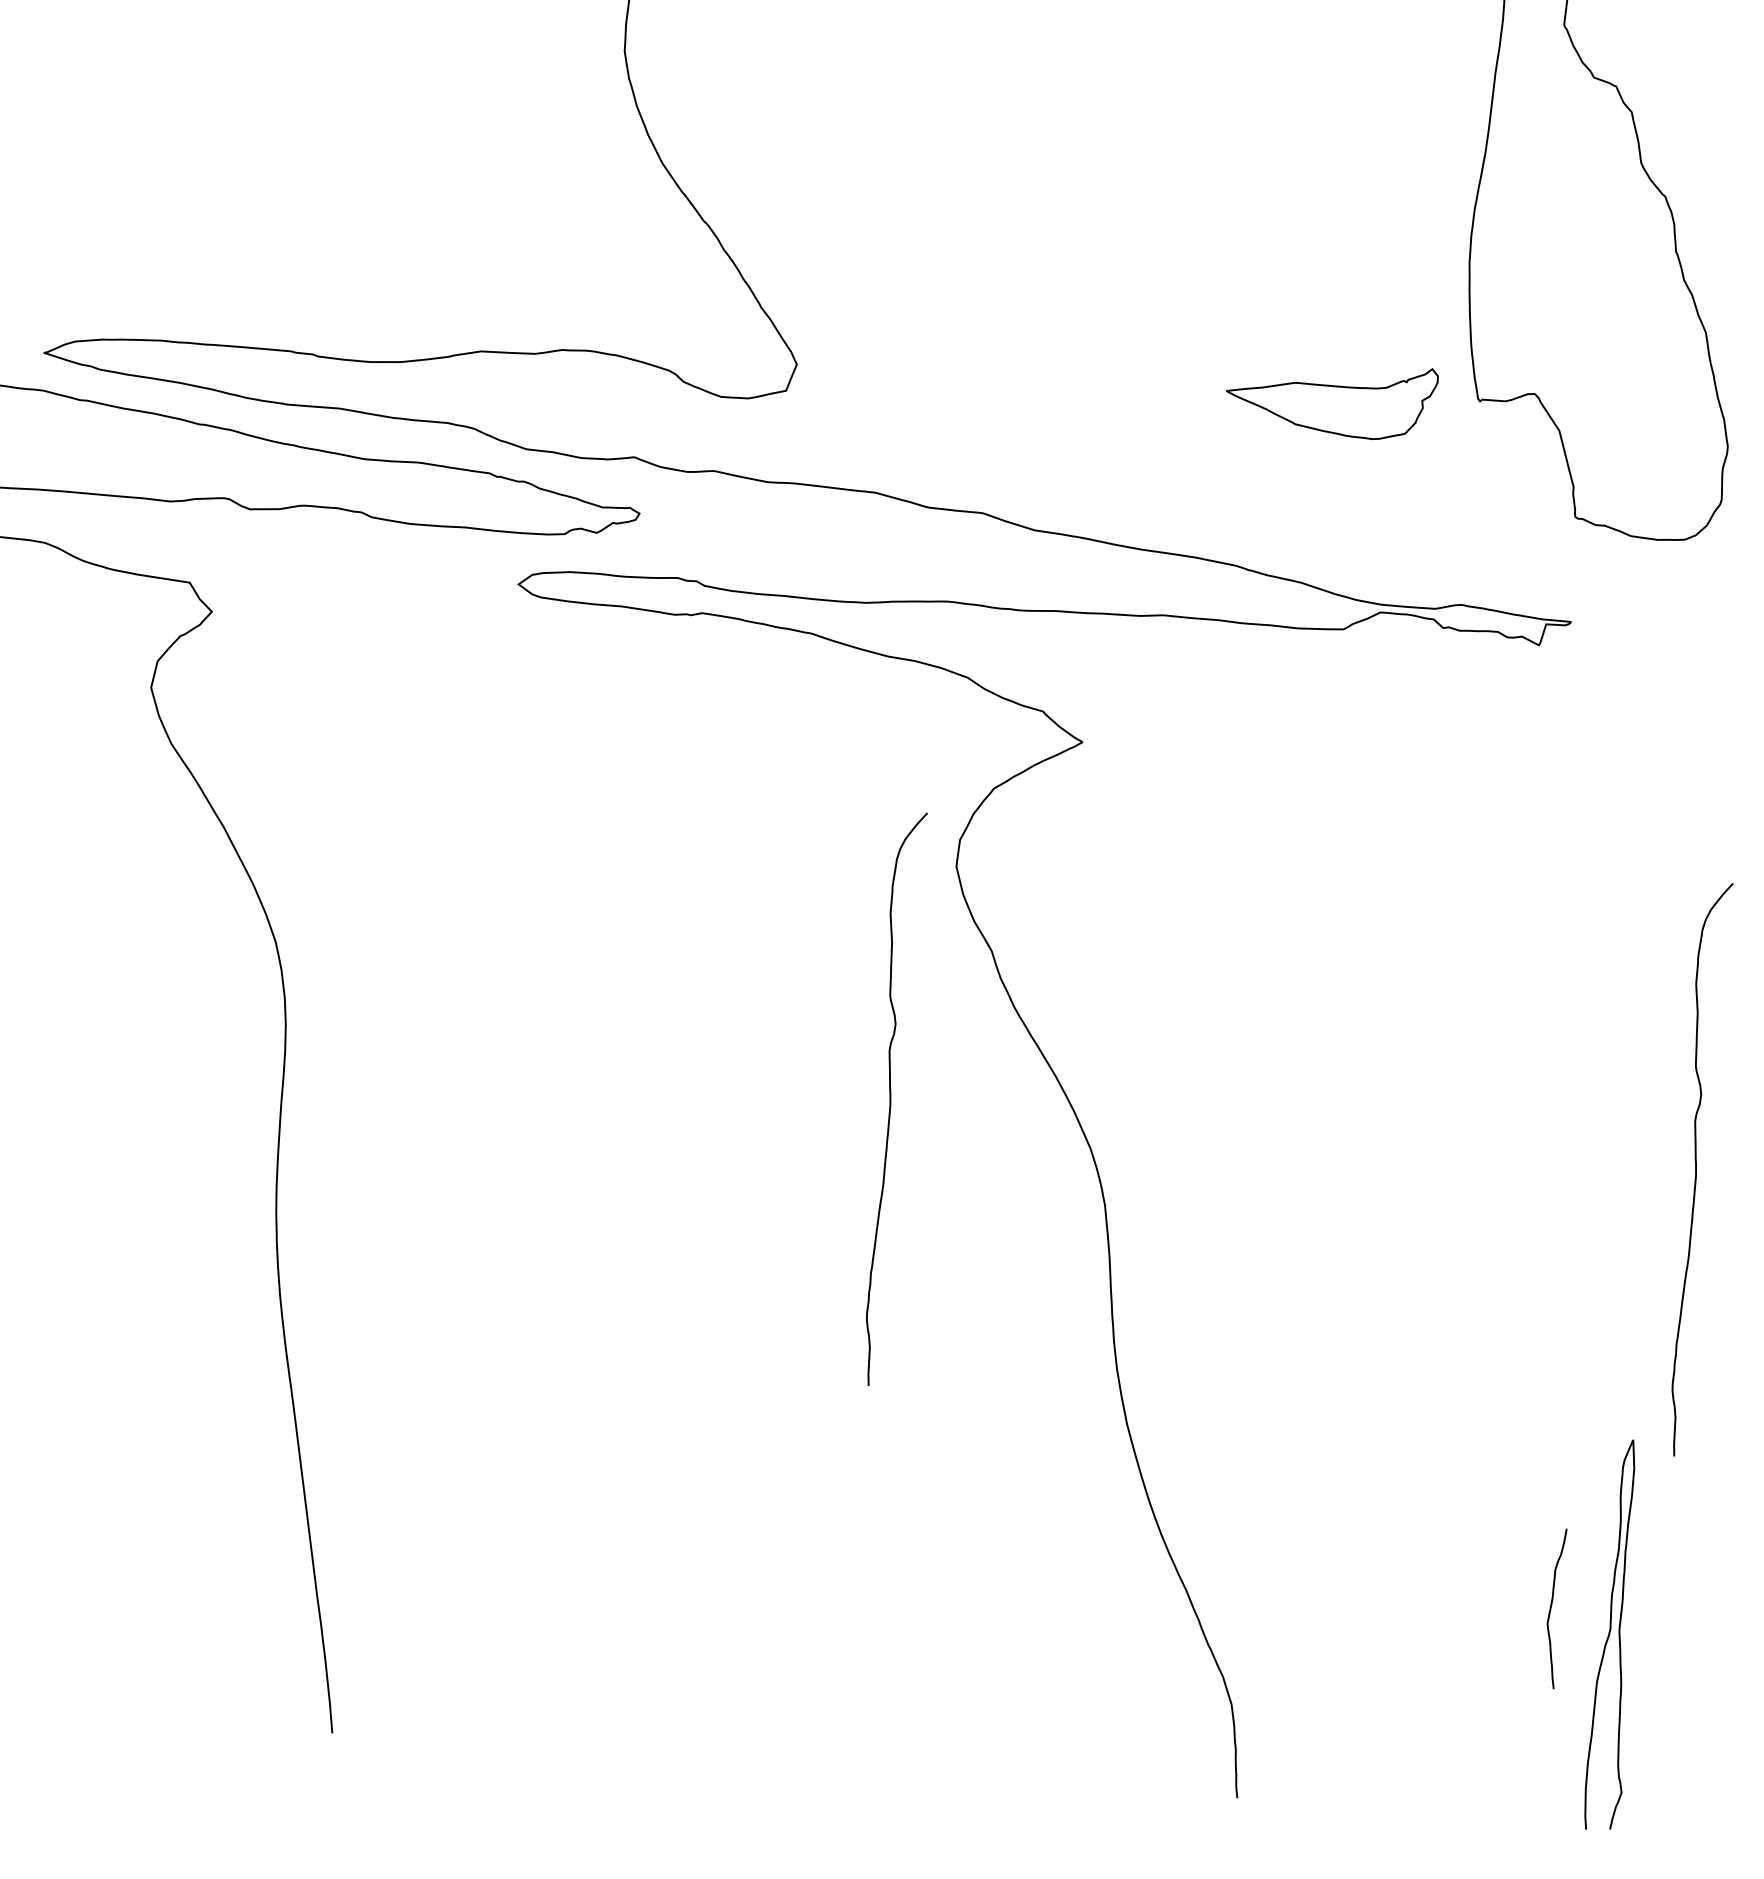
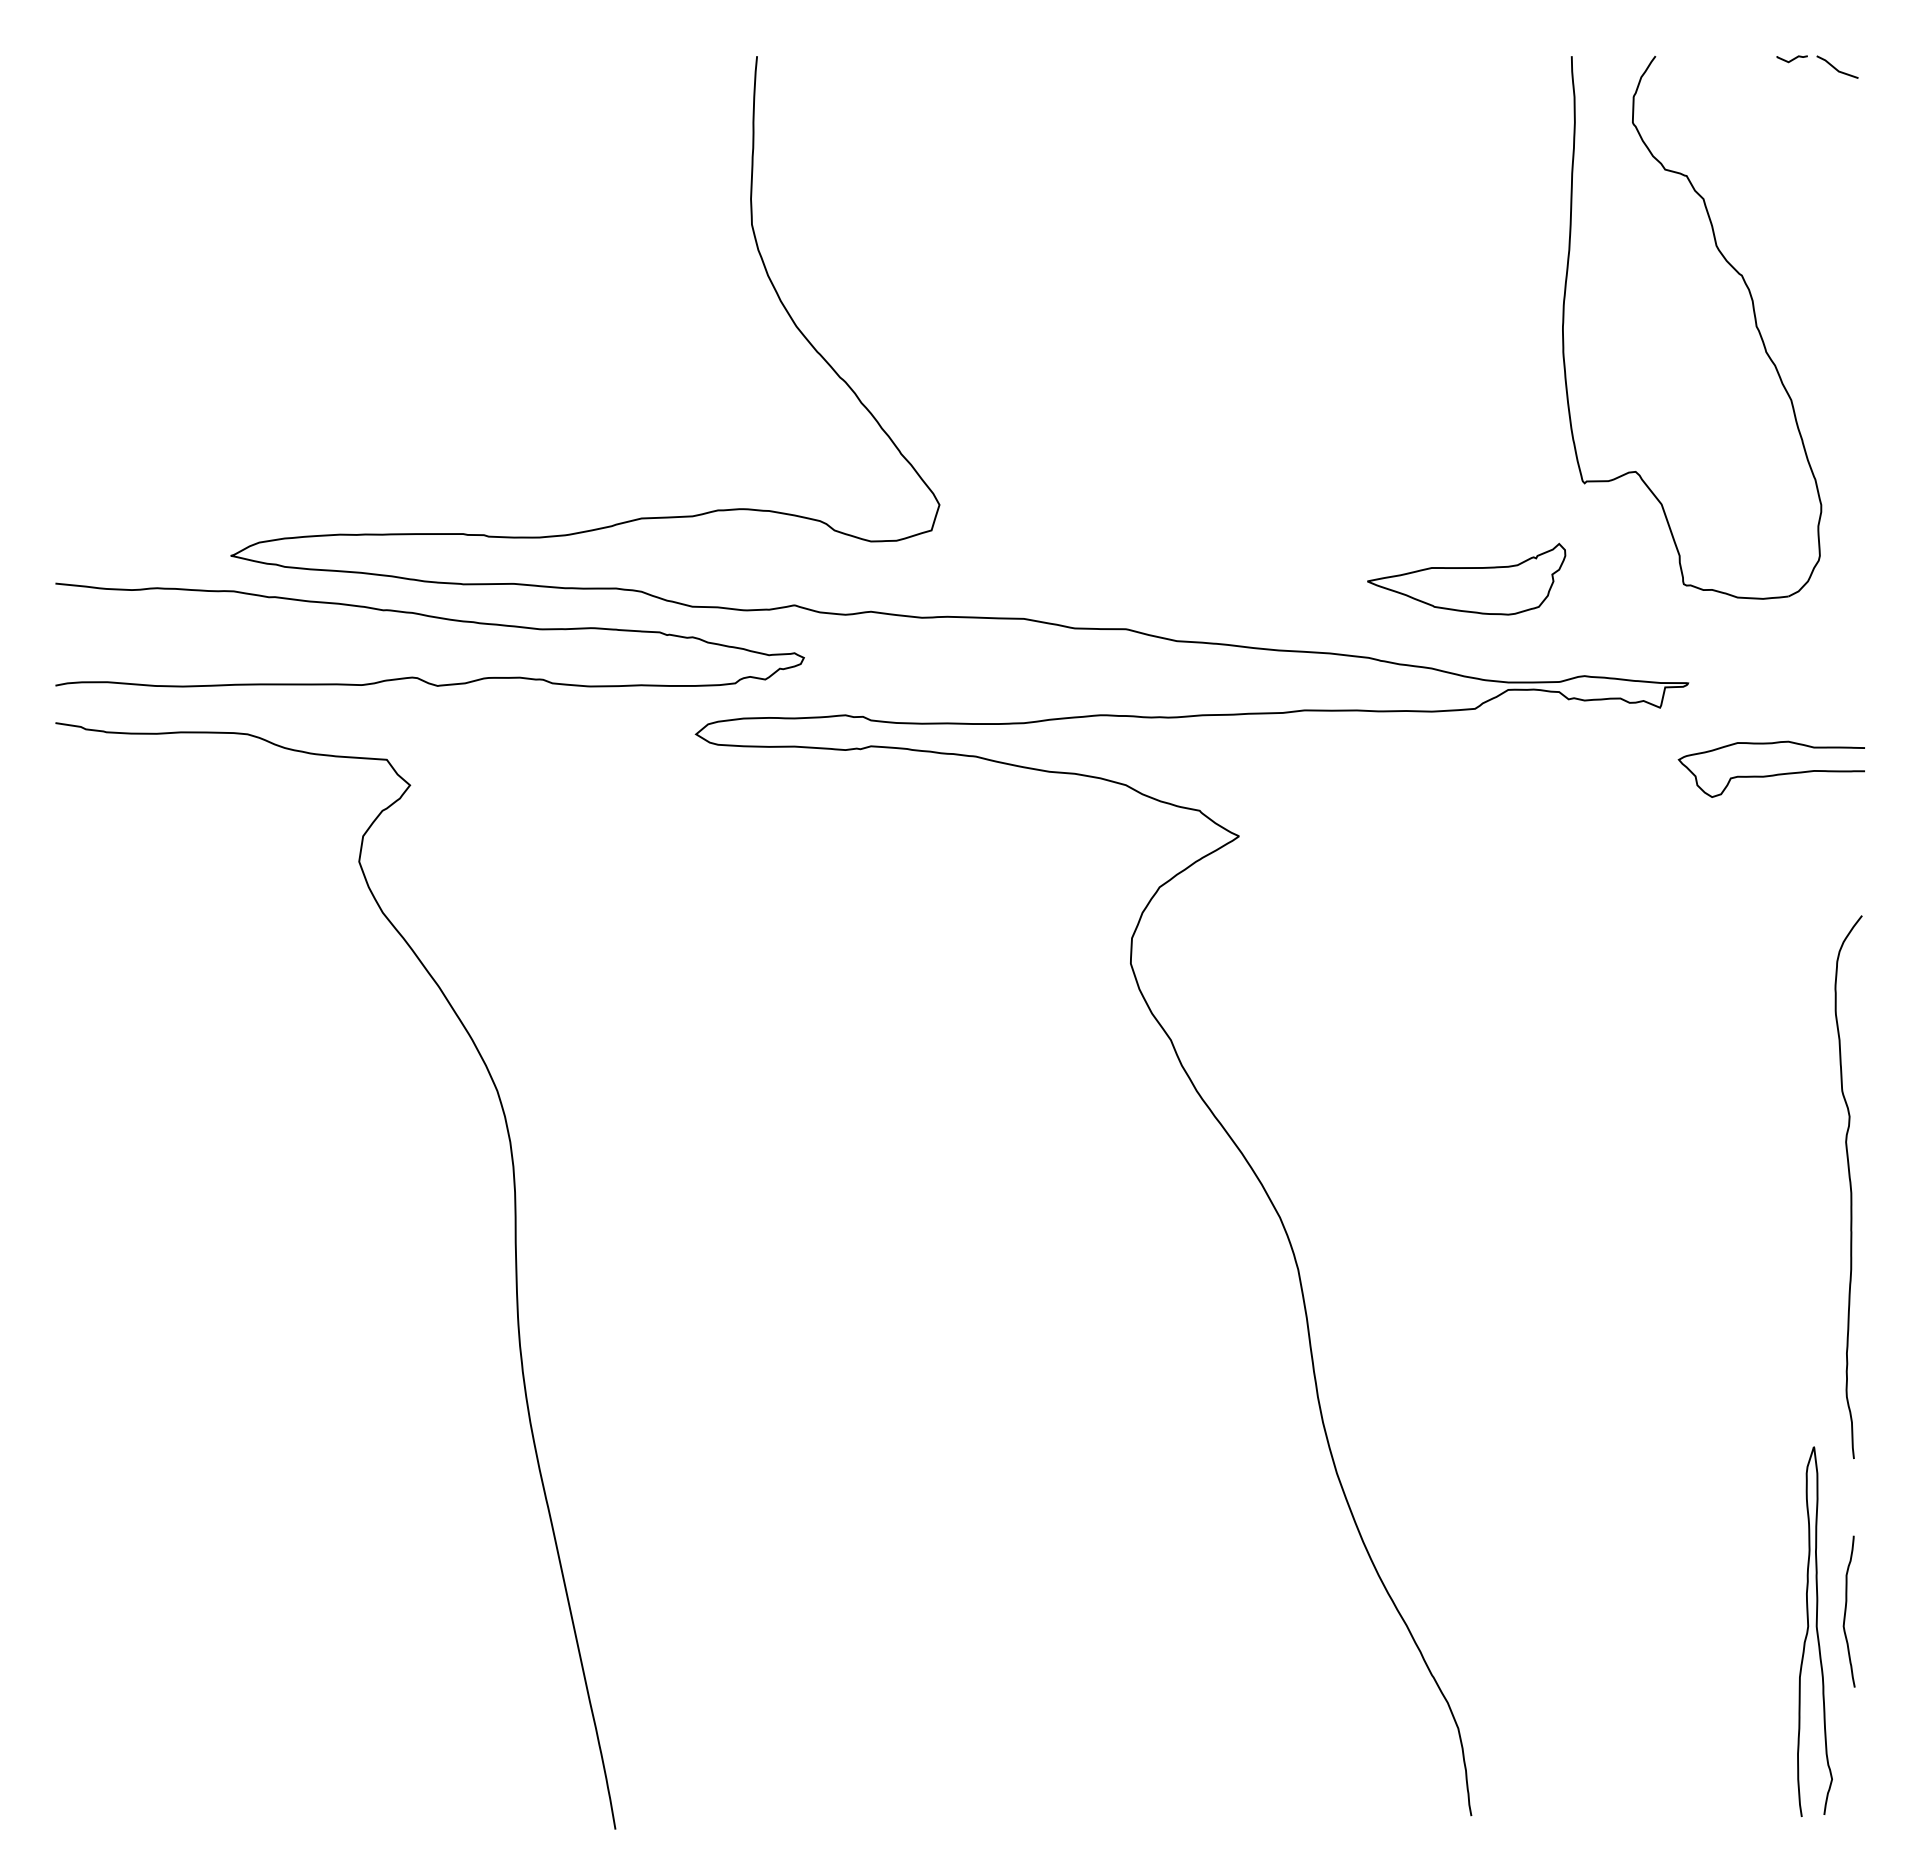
part: (1331, 397) -> (1466, 578), moved
curve: (1650, 726) -> (1771, 774), added
curve: (889, 1097) -> (1086, 1186), removed
curve: (1551, 1608) -> (1846, 1611), moved

